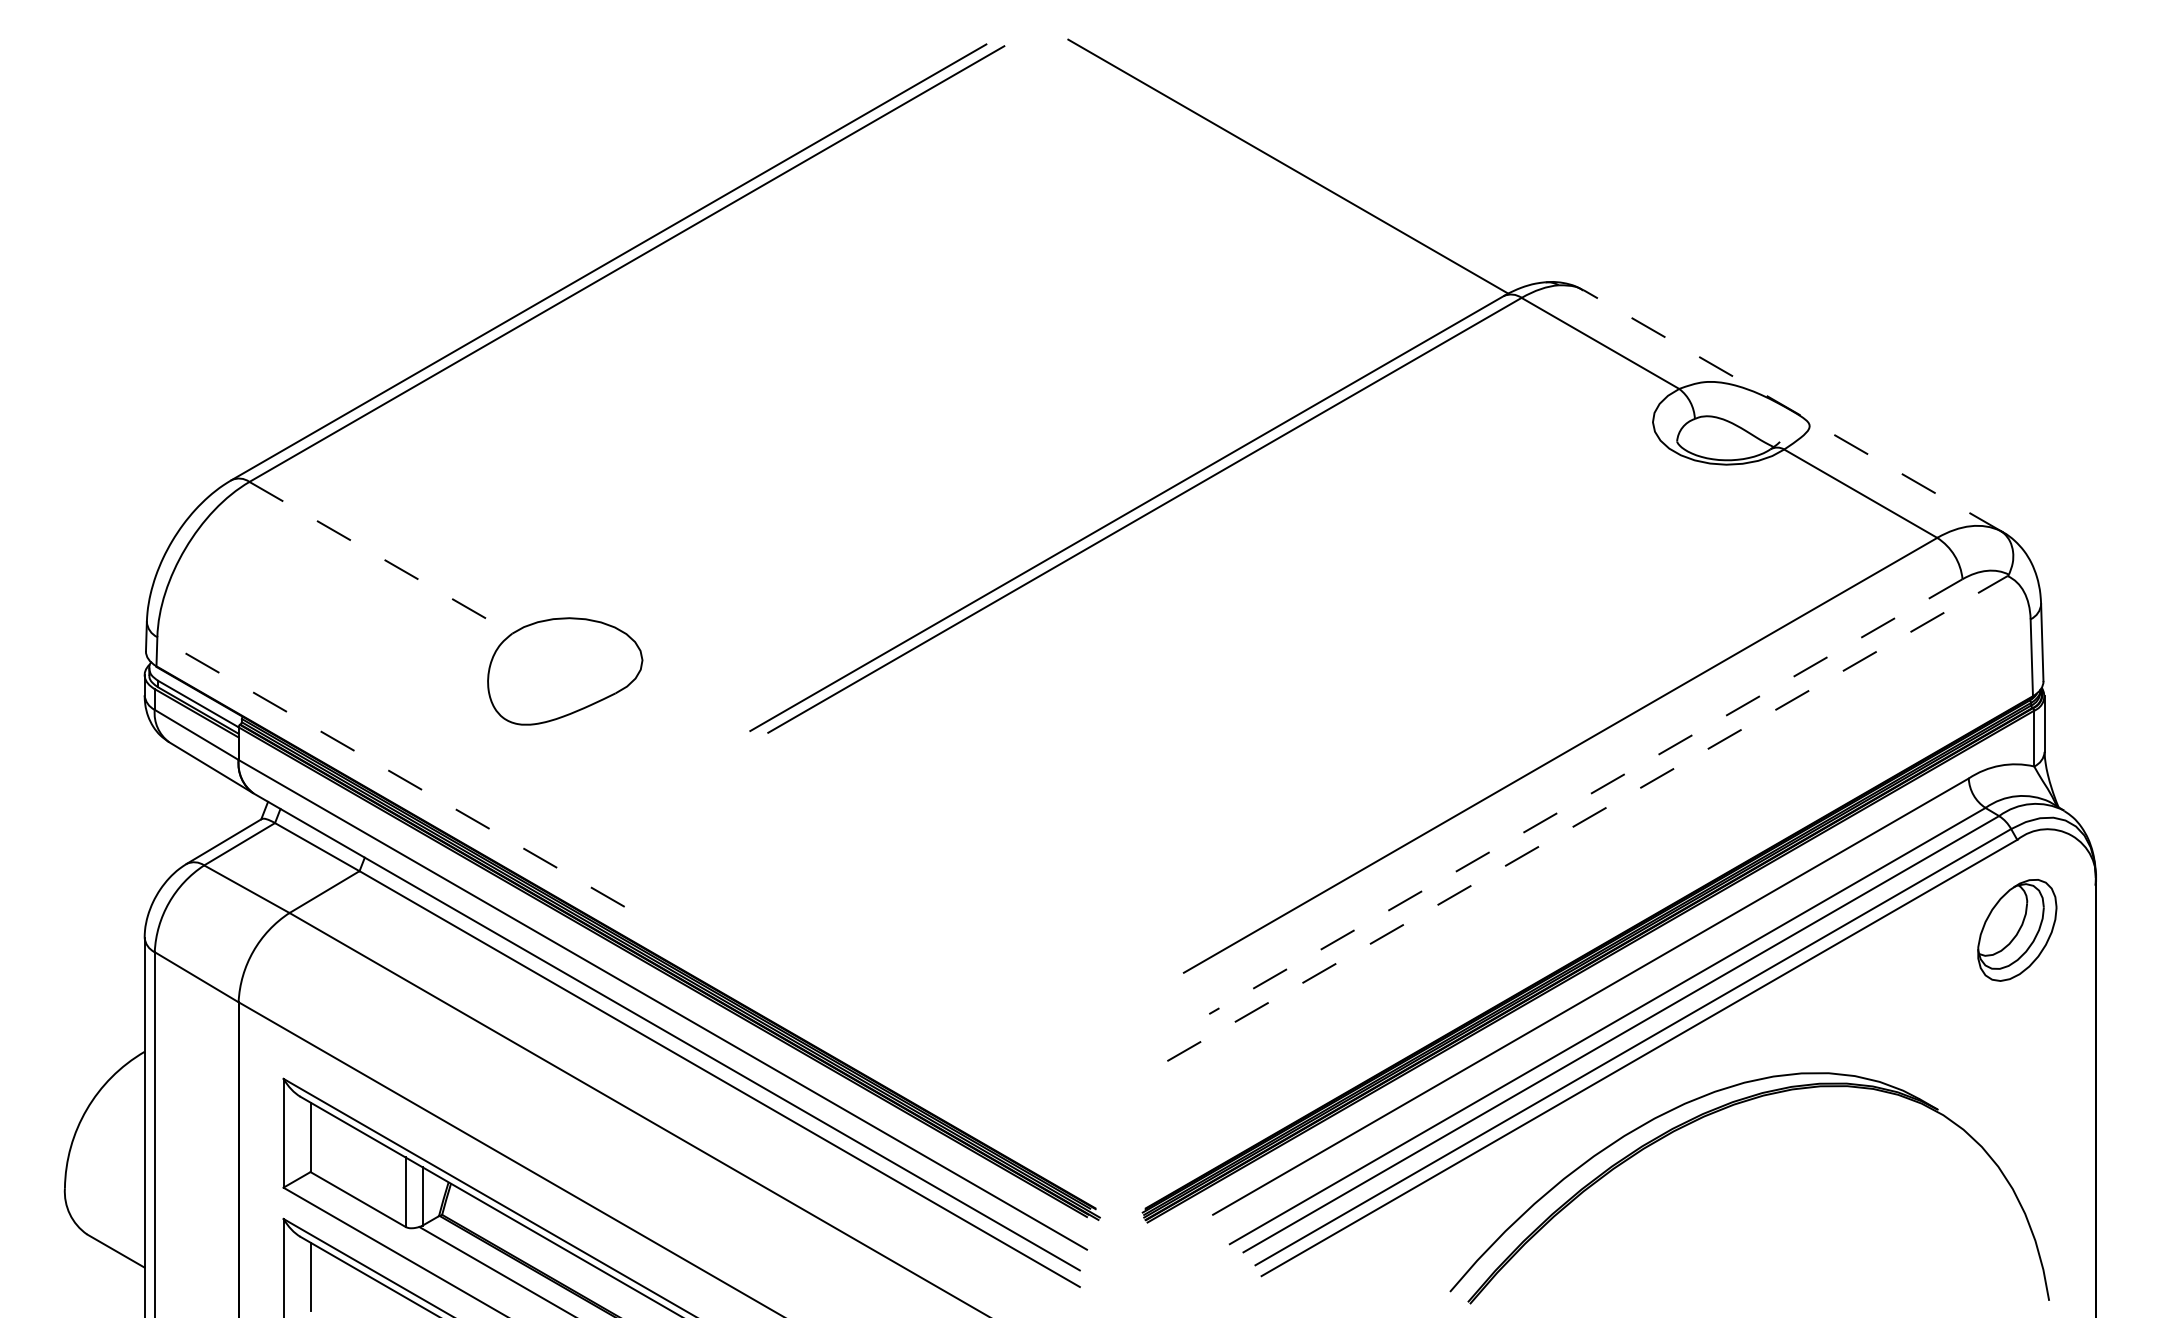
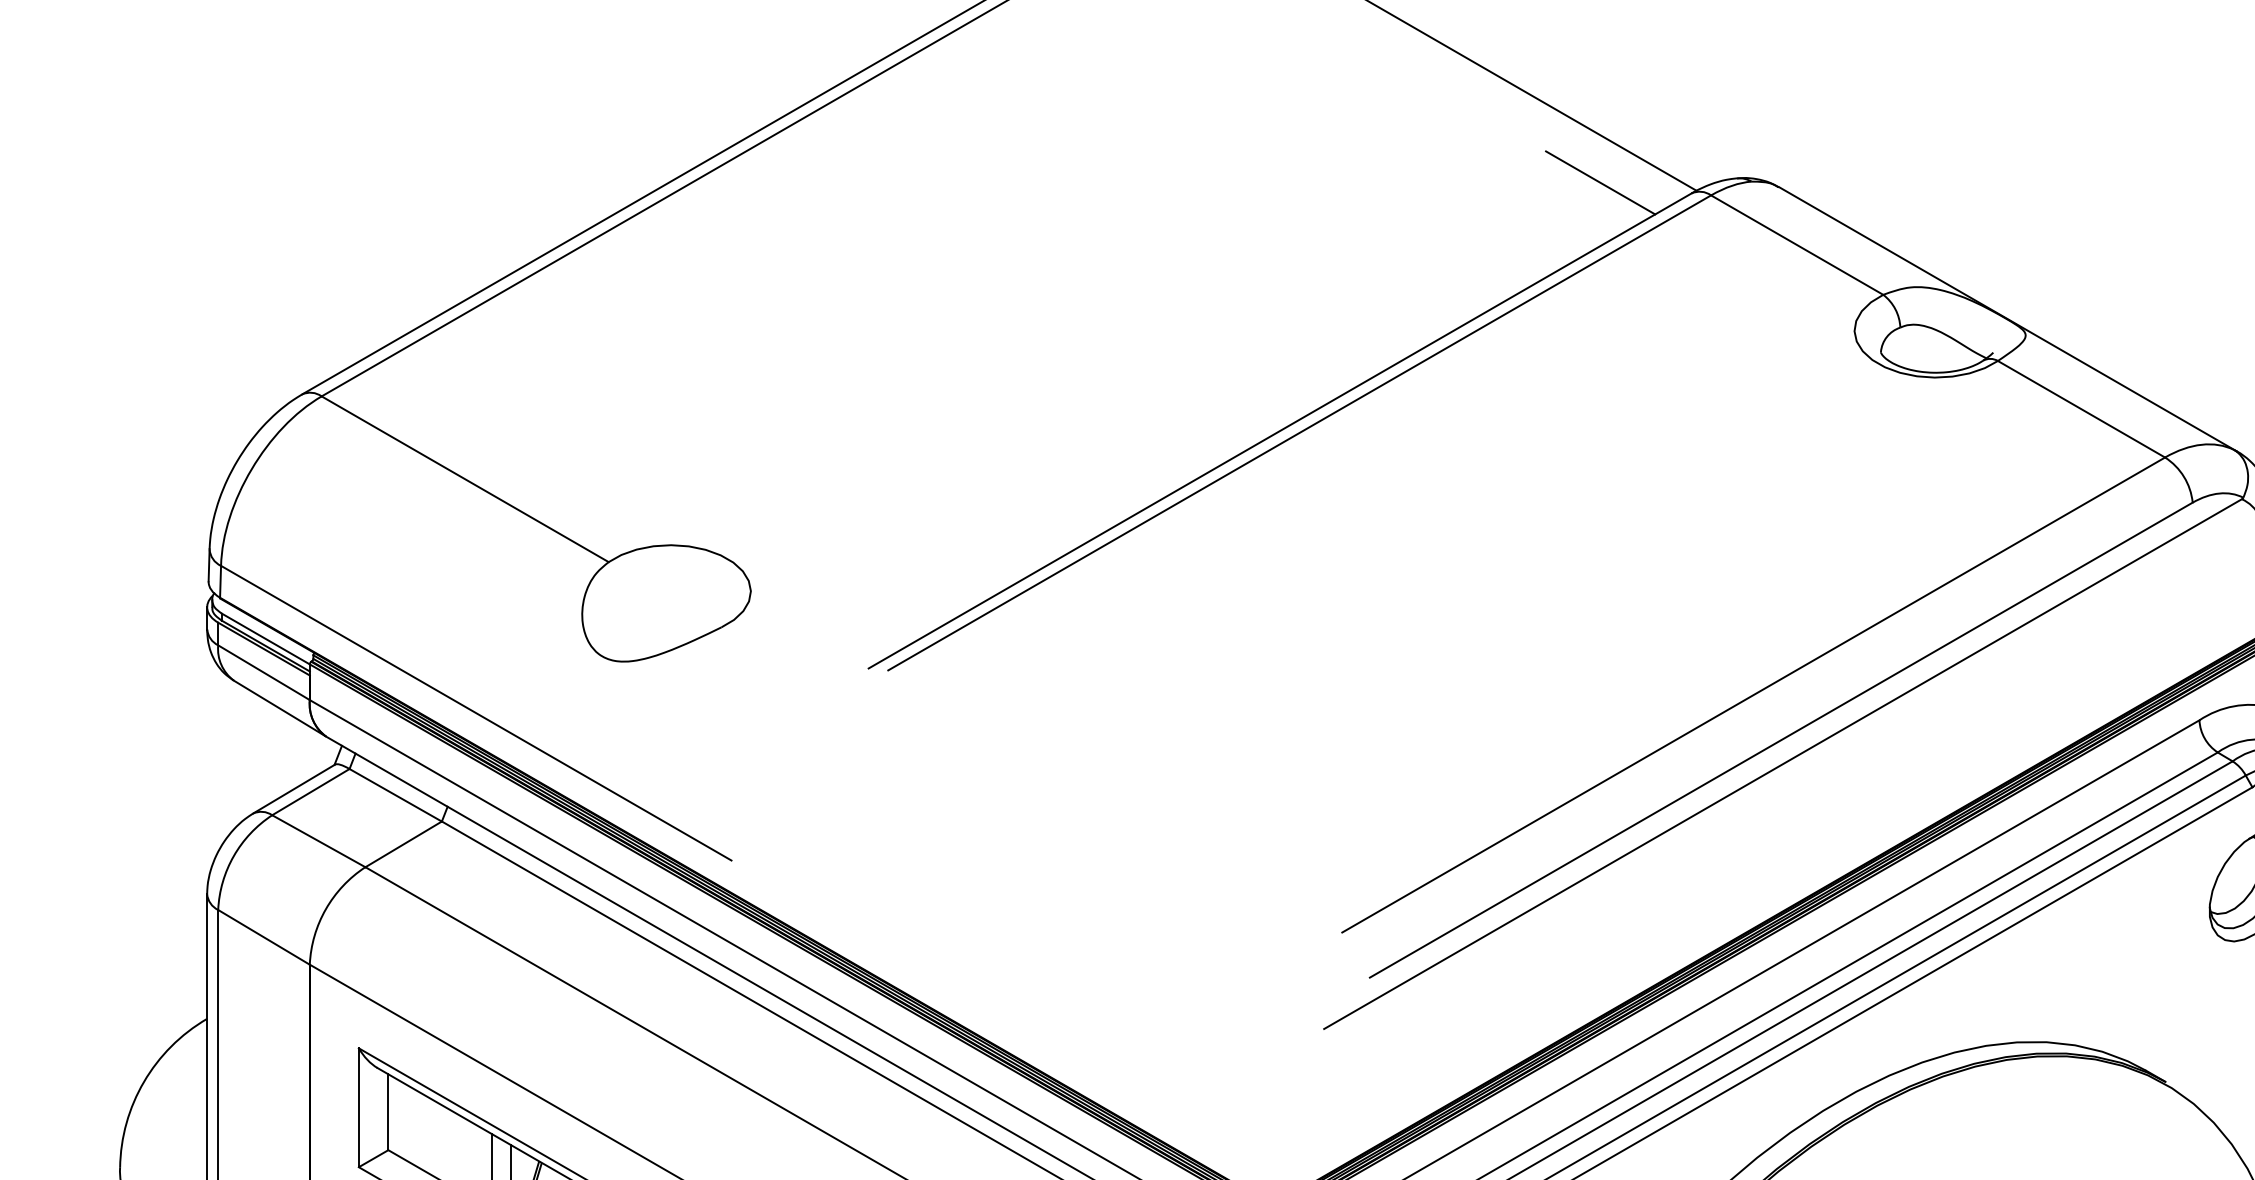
line: (1420, 286) -> (1600, 182), added
line: (1793, 411) -> (2008, 319), dashed -> solid
line: (380, 557) -> (464, 478), dashed -> solid
line: (391, 771) -> (476, 712), dashed -> solid
line: (1585, 796) -> (1780, 739), dashed -> solid
line: (1587, 818) -> (1783, 763), dashed -> solid

